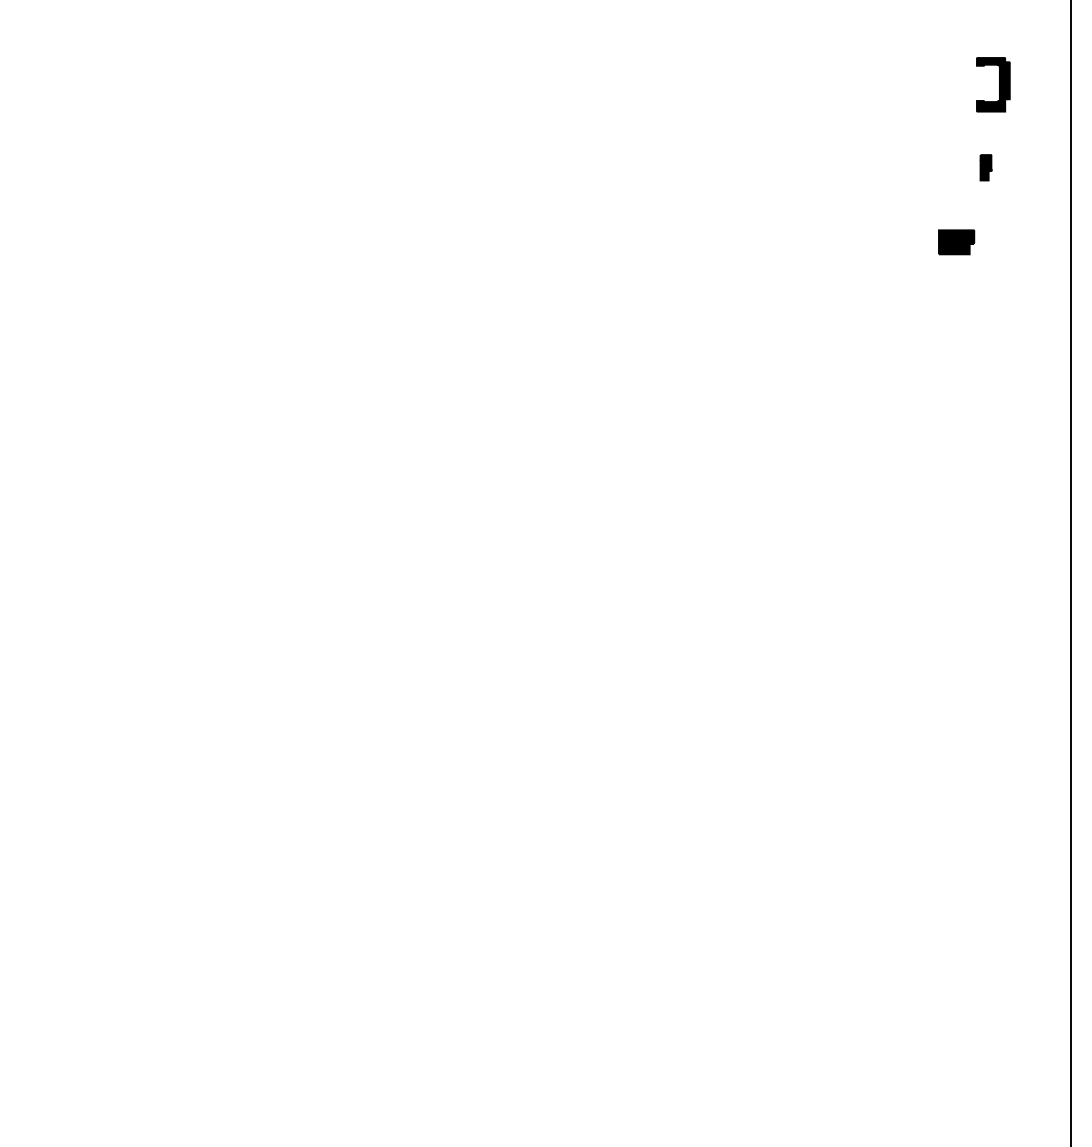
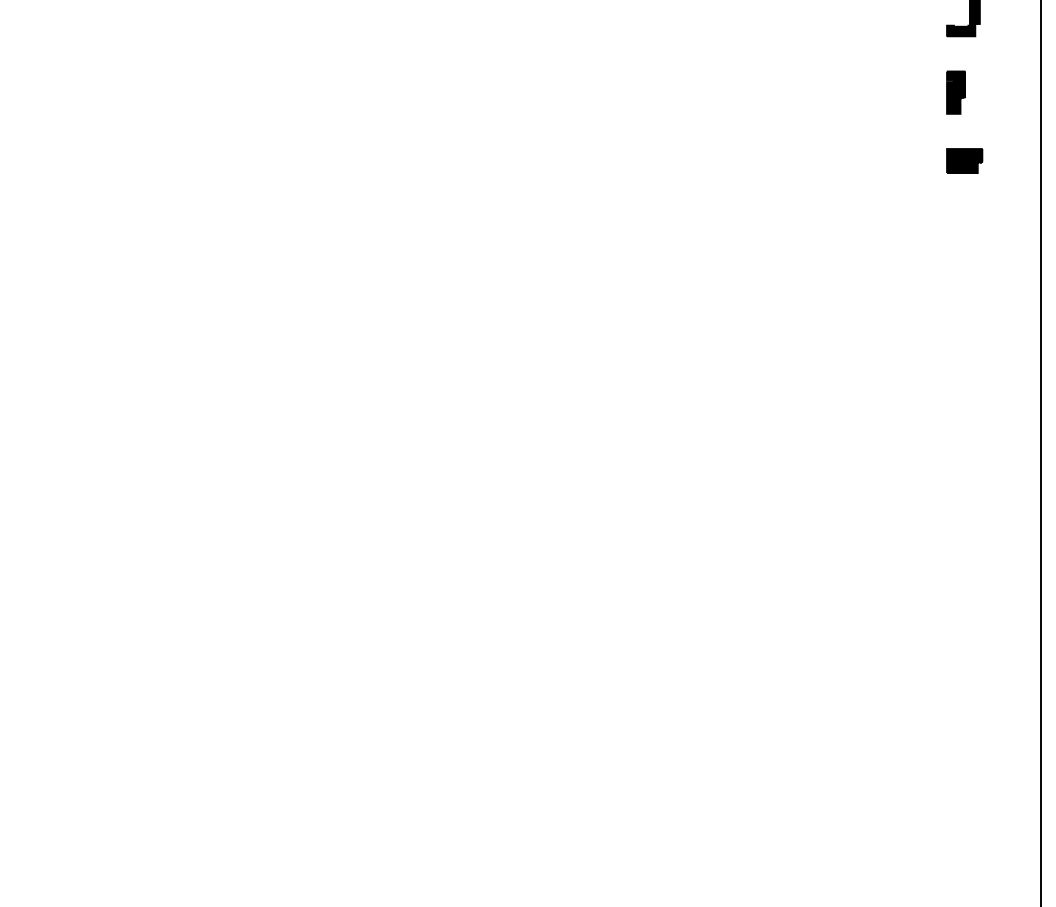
part: (985, 167) -> (955, 92), size x1.67
part: (956, 242) -> (964, 161), moved

